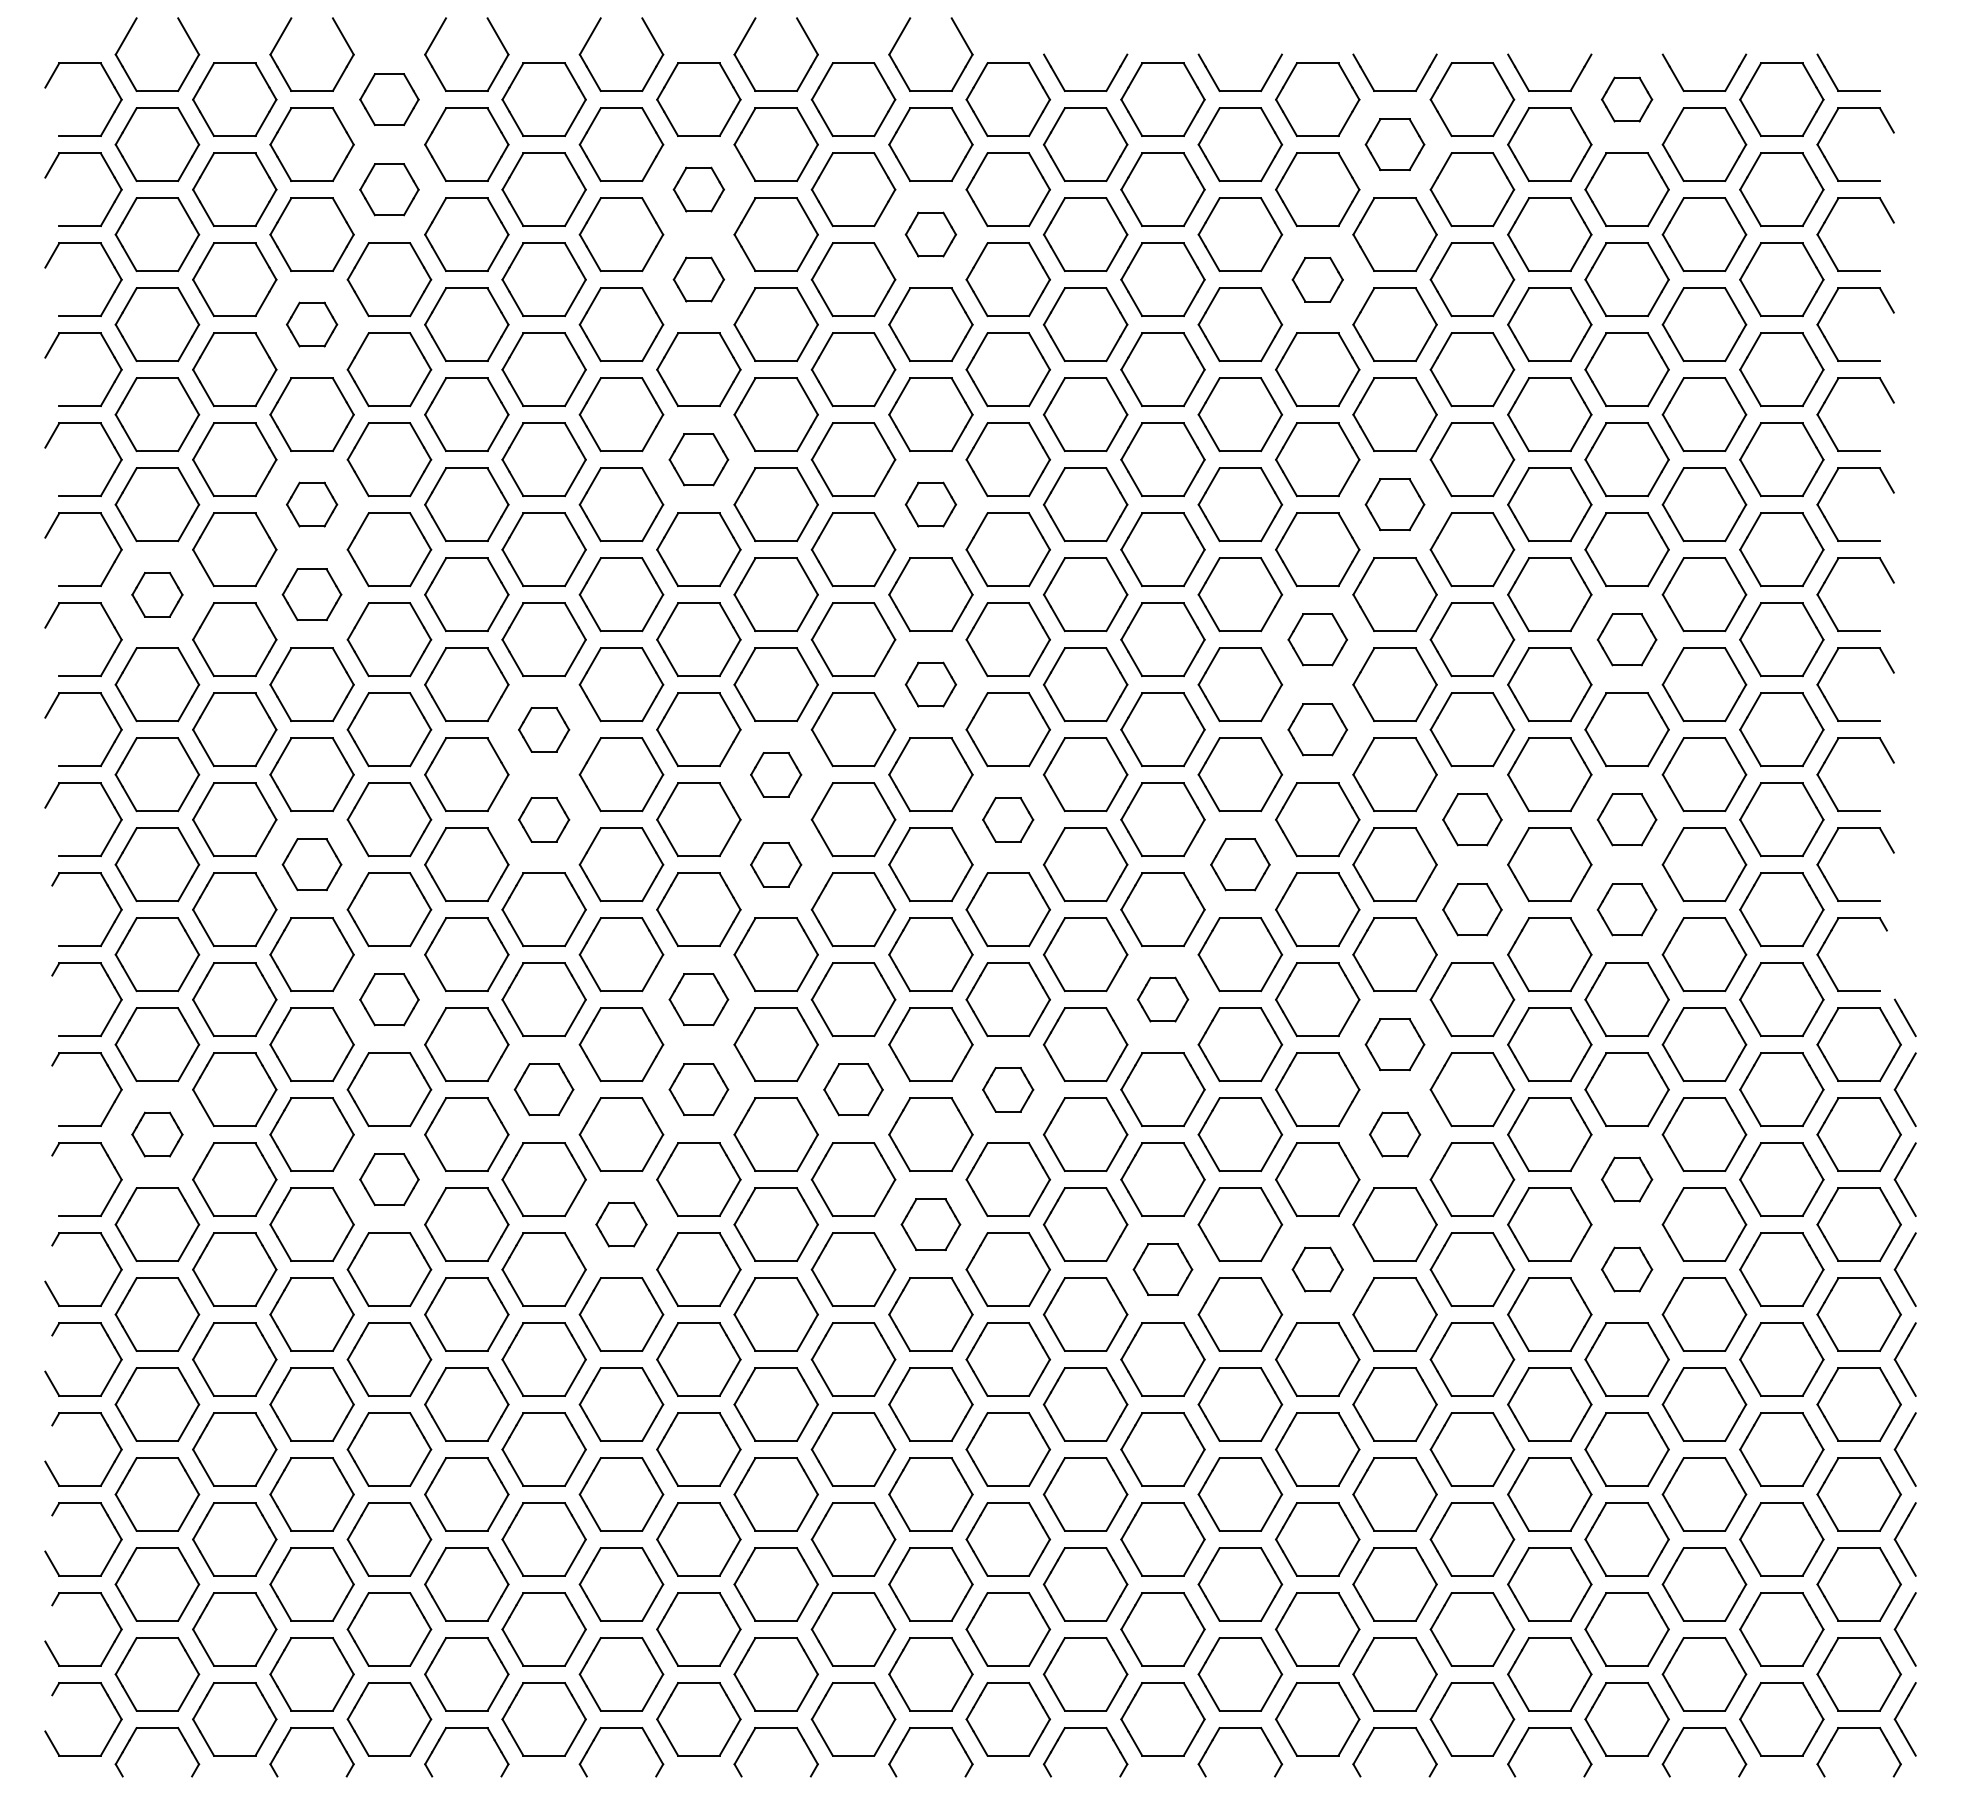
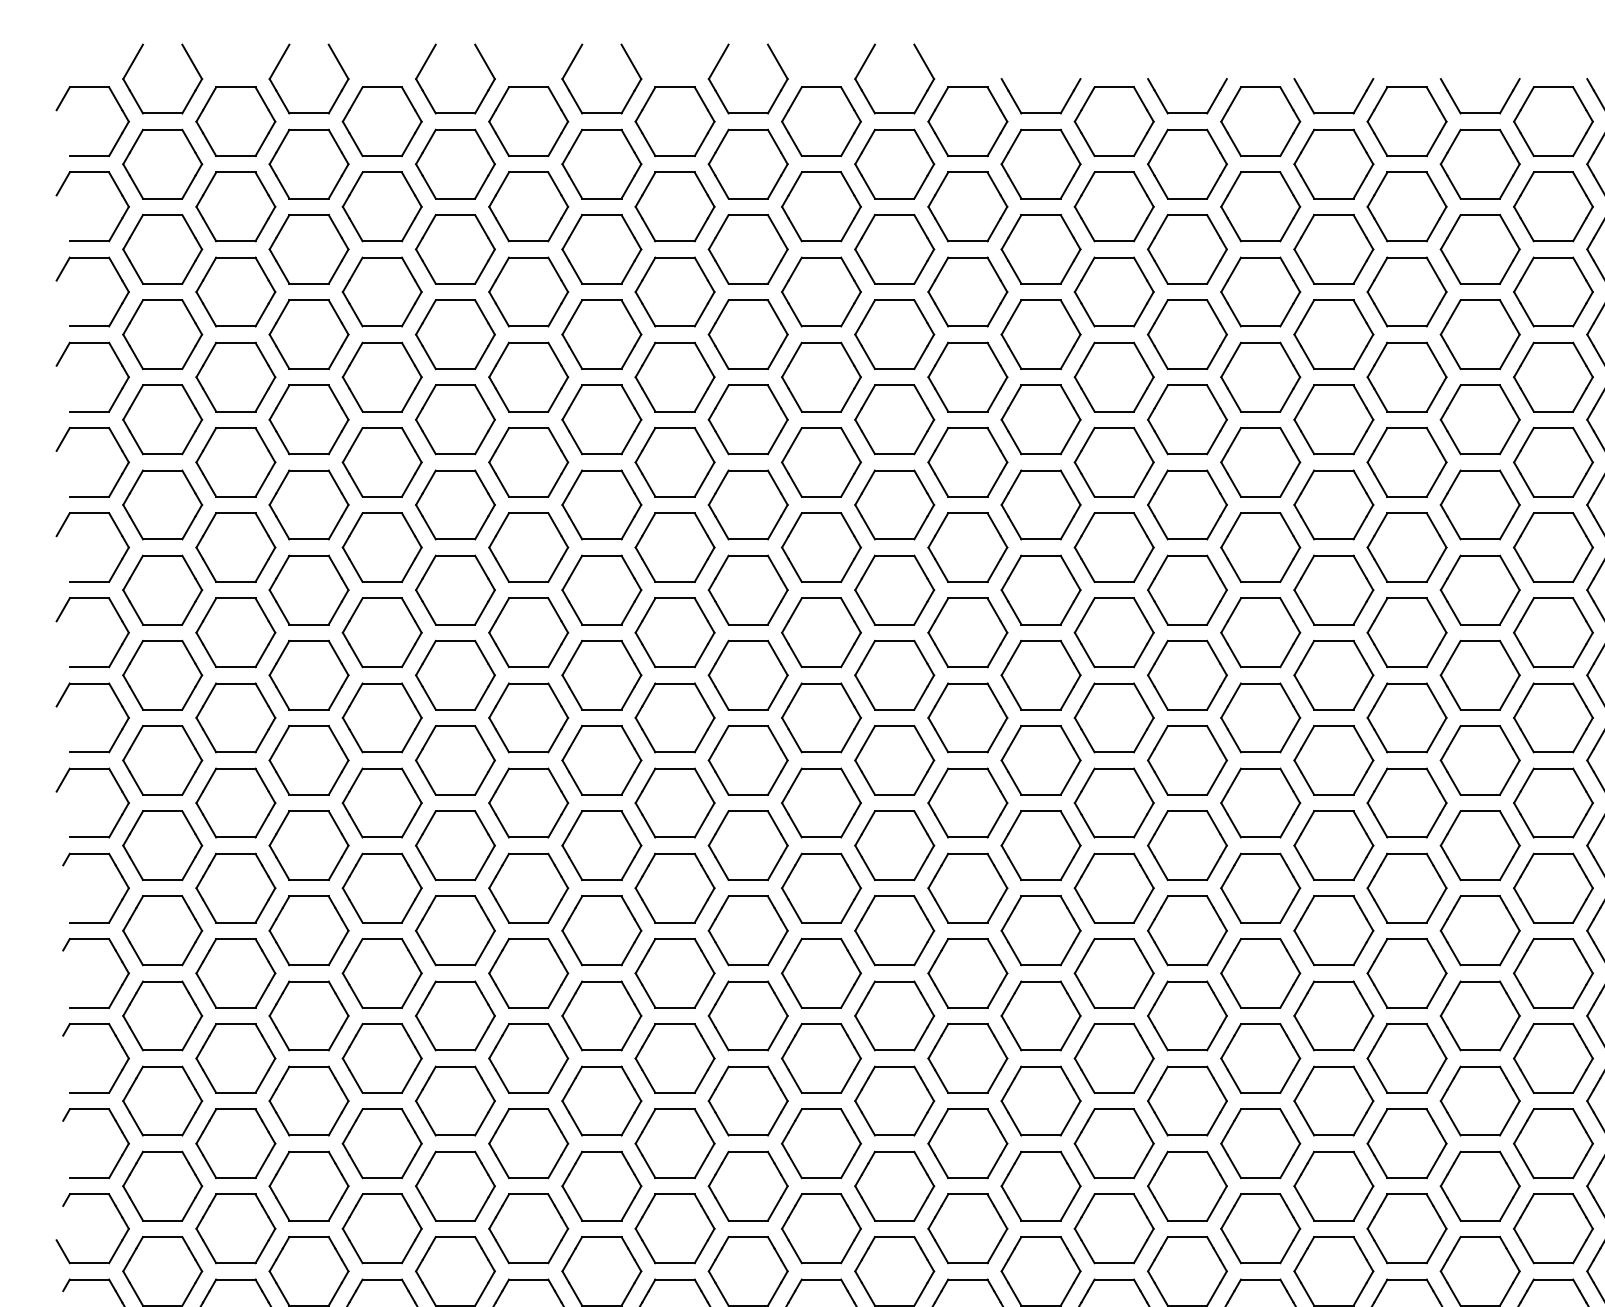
part: (389, 99) -> (382, 121), size x1.43
part: (1626, 99) -> (1552, 121), size x1.67
part: (1394, 144) -> (1333, 164), size x1.43
part: (389, 189) -> (382, 206), size x1.43
part: (698, 189) -> (674, 206), size x1.67
part: (930, 234) -> (894, 249), size x1.67
part: (698, 279) -> (674, 291), size x1.67
part: (1317, 279) -> (1260, 291), size x1.67
part: (311, 324) -> (308, 334), size x1.67
part: (698, 459) -> (674, 462), size x1.43
part: (311, 504) -> (308, 504), size x1.67
part: (930, 504) -> (894, 504), size x1.67
part: (1394, 504) -> (1333, 504), size x1.43
part: (157, 594) -> (162, 589), size x1.67
part: (311, 594) -> (308, 589), size x1.43
part: (1317, 639) -> (1260, 632), size x1.43
part: (1626, 639) -> (1552, 632), size x1.43
part: (930, 684) -> (894, 675), size x1.67
part: (543, 729) -> (528, 717), size x1.67
part: (1317, 729) -> (1260, 717), size x1.43
part: (775, 774) -> (747, 760), size x1.67
part: (543, 819) -> (528, 802), size x1.67
part: (1007, 819) -> (967, 802), size x1.67
part: (1472, 819) -> (1407, 802), size x1.43
part: (1626, 819) -> (1552, 802), size x1.43
part: (311, 864) -> (308, 845), size x1.43
part: (775, 864) -> (747, 845), size x1.67
part: (1240, 864) -> (1187, 845), size x1.43
part: (1472, 909) -> (1407, 888), size x1.43
part: (1626, 909) -> (1552, 888), size x1.43
part: (389, 999) -> (382, 973), size x1.43
part: (698, 999) -> (674, 973), size x1.43
part: (1162, 999) -> (1113, 973), size x1.67
part: (1394, 1044) -> (1333, 1015), size x1.43
part: (543, 1089) -> (528, 1058), size x1.43
part: (698, 1089) -> (674, 1058), size x1.43
part: (853, 1089) -> (821, 1058), size x1.43
part: (1007, 1089) -> (967, 1058), size x1.67
part: (157, 1134) -> (162, 1100), size x1.67
part: (1394, 1134) -> (1333, 1100), size x1.67
part: (389, 1179) -> (382, 1143), size x1.43
part: (1626, 1179) -> (1552, 1143), size x1.67
part: (621, 1224) -> (601, 1186), size x1.67
part: (930, 1224) -> (894, 1186), size x1.43
part: (1162, 1269) -> (1113, 1228), size x1.43
part: (1317, 1269) -> (1260, 1228), size x1.67
part: (1626, 1269) -> (1552, 1228), size x1.67

